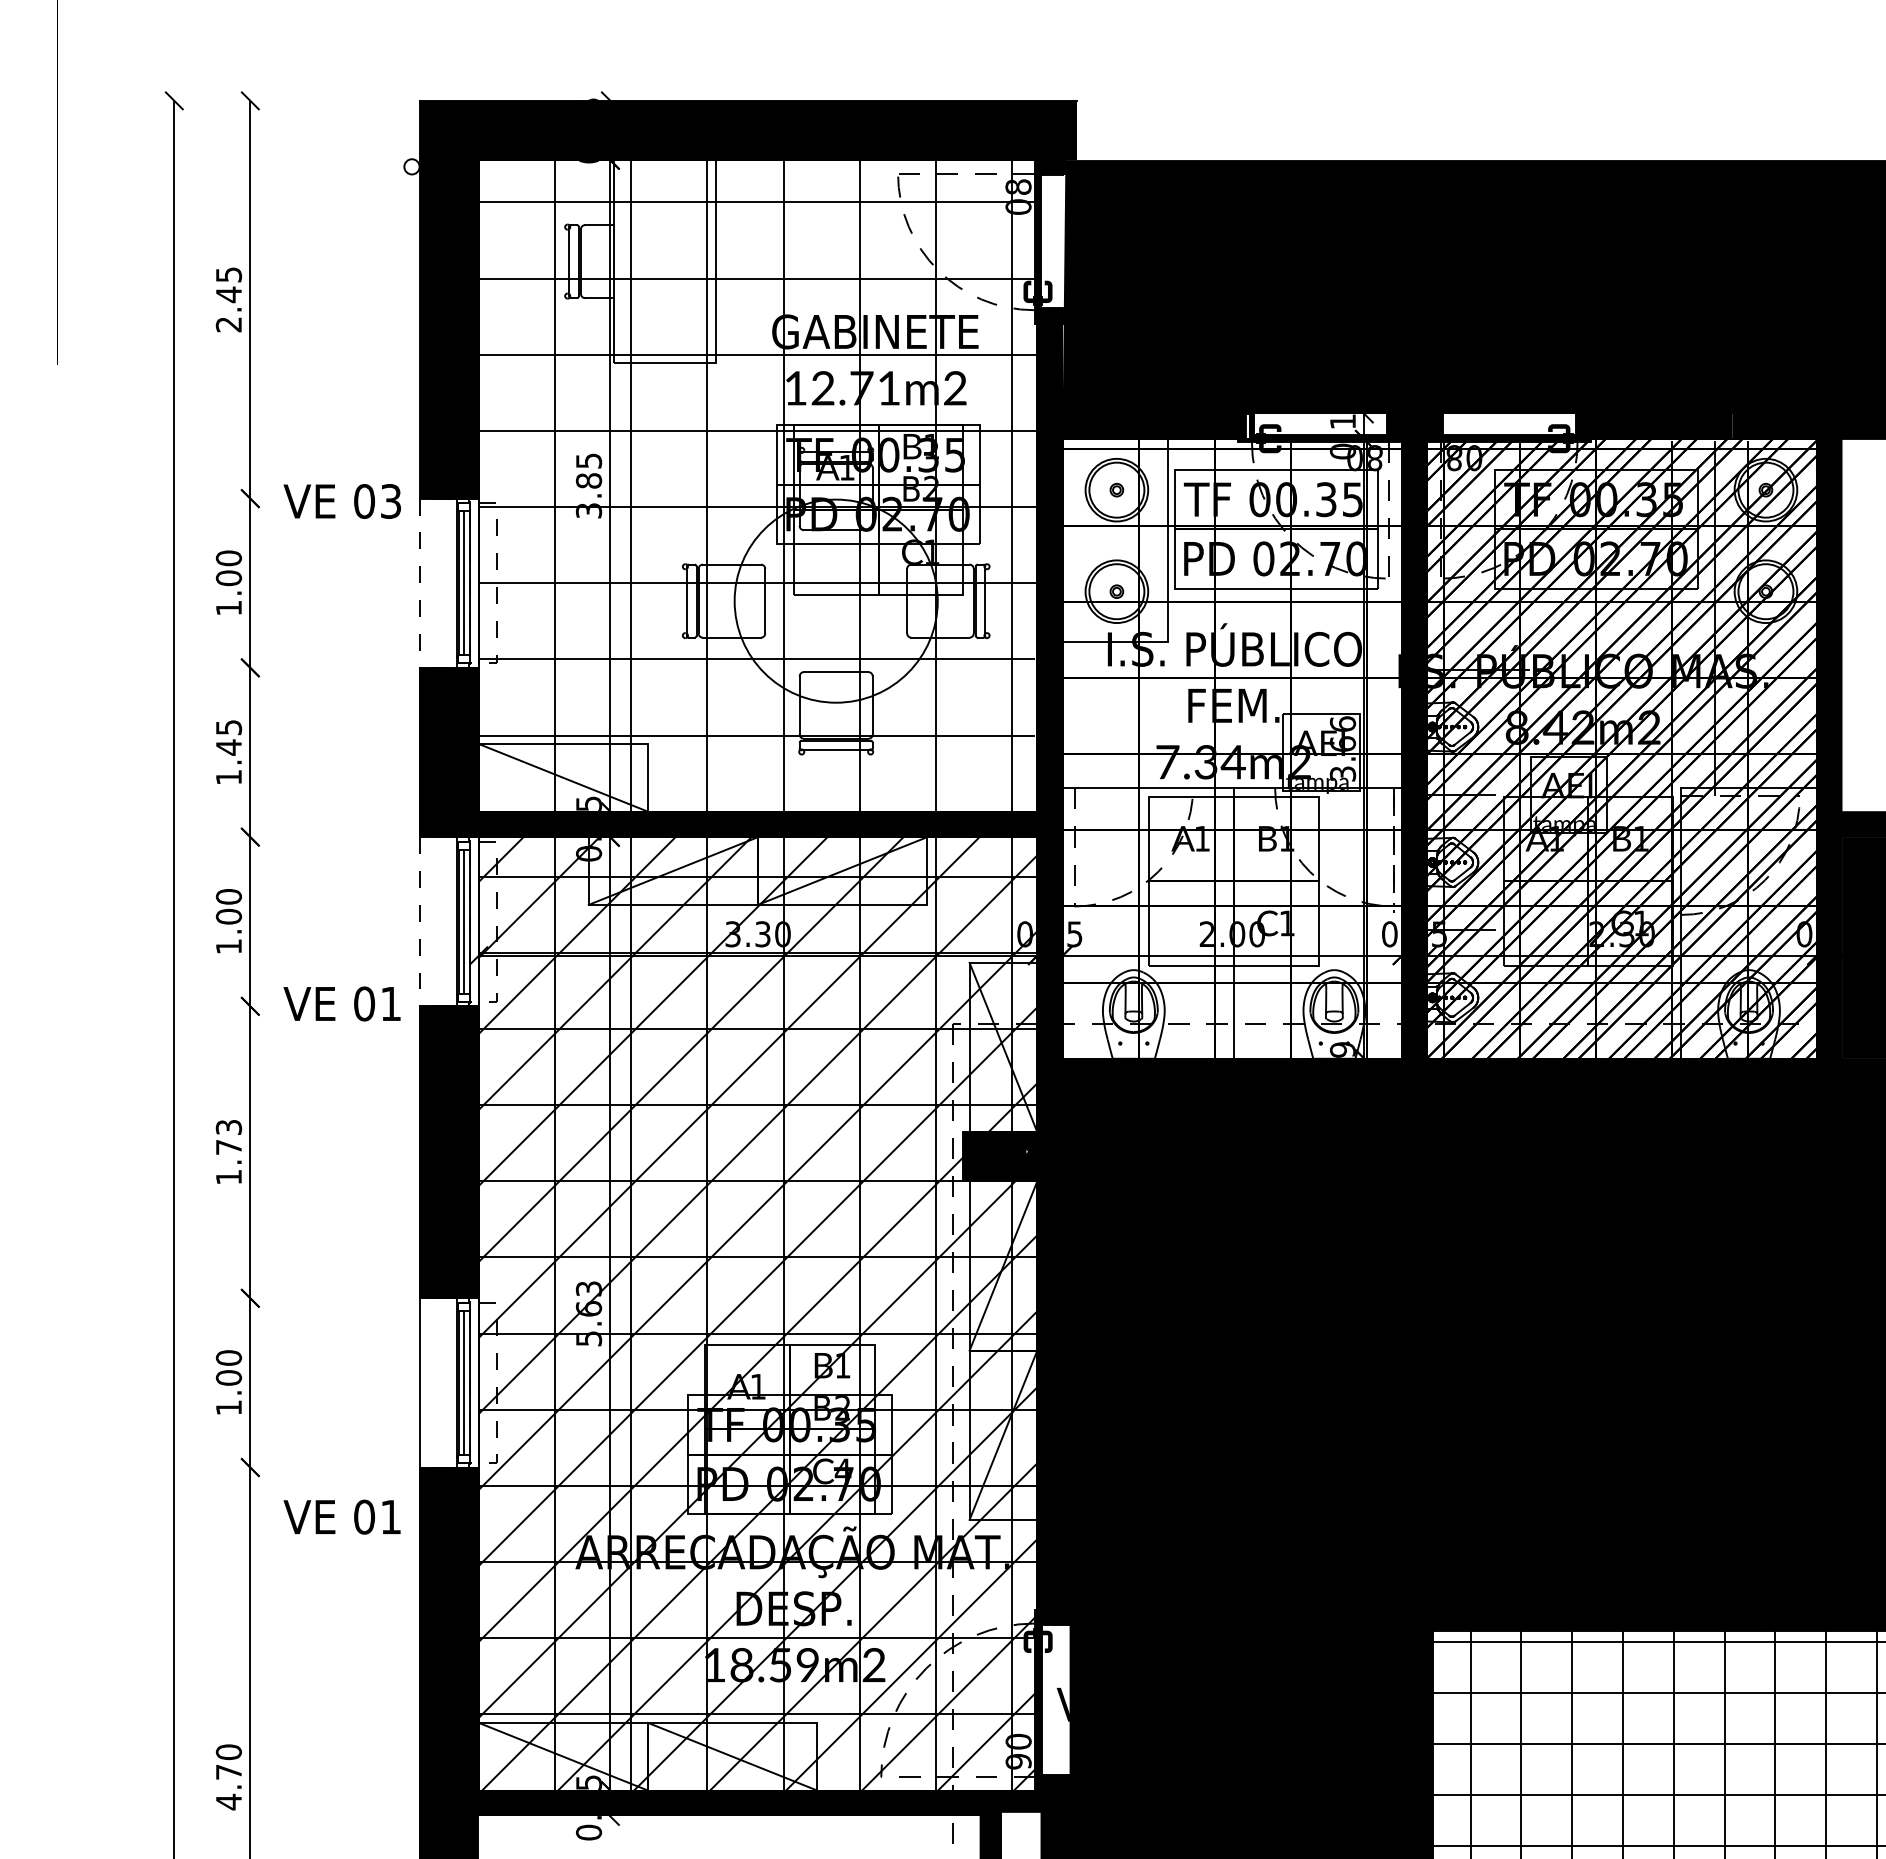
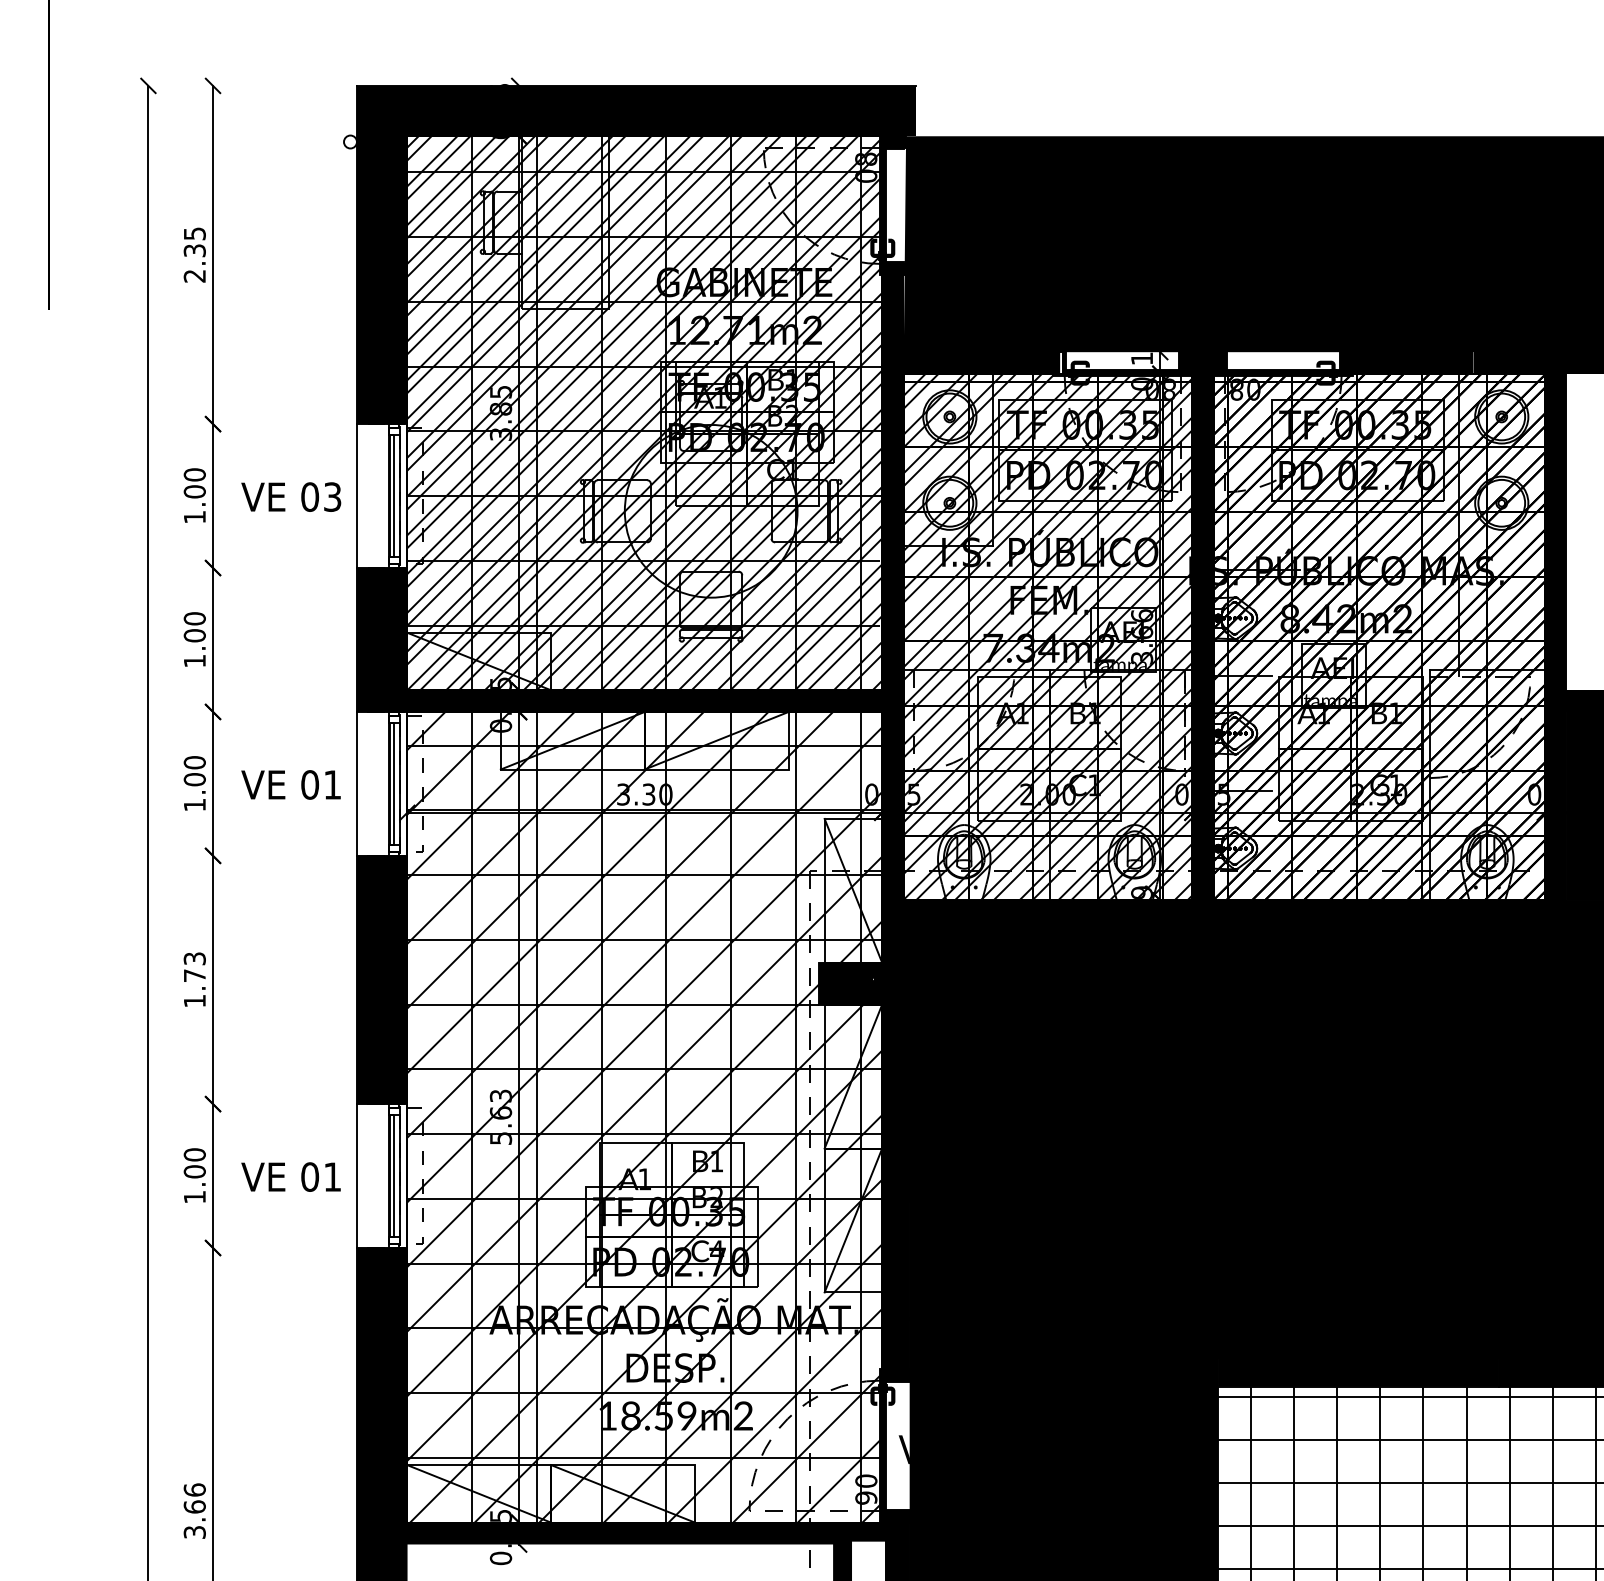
text: (228, 294) -> (194, 250), 2.45 -> 2.35
hatch: (757, 485) -> (644, 412), added
text: (341, 501) -> (290, 497), moved
line: (419, 583) -> (356, 496), dashed -> solid
text: (228, 737) -> (194, 627), 1.45 -> 1.00
hatch: (1232, 748) -> (1048, 636), added
line: (419, 921) -> (356, 783), dashed -> solid
text: (341, 1003) -> (290, 784), moved
text: (341, 1516) -> (290, 1176), moved
text: (228, 1777) -> (194, 1511), 4.70 -> 3.66

